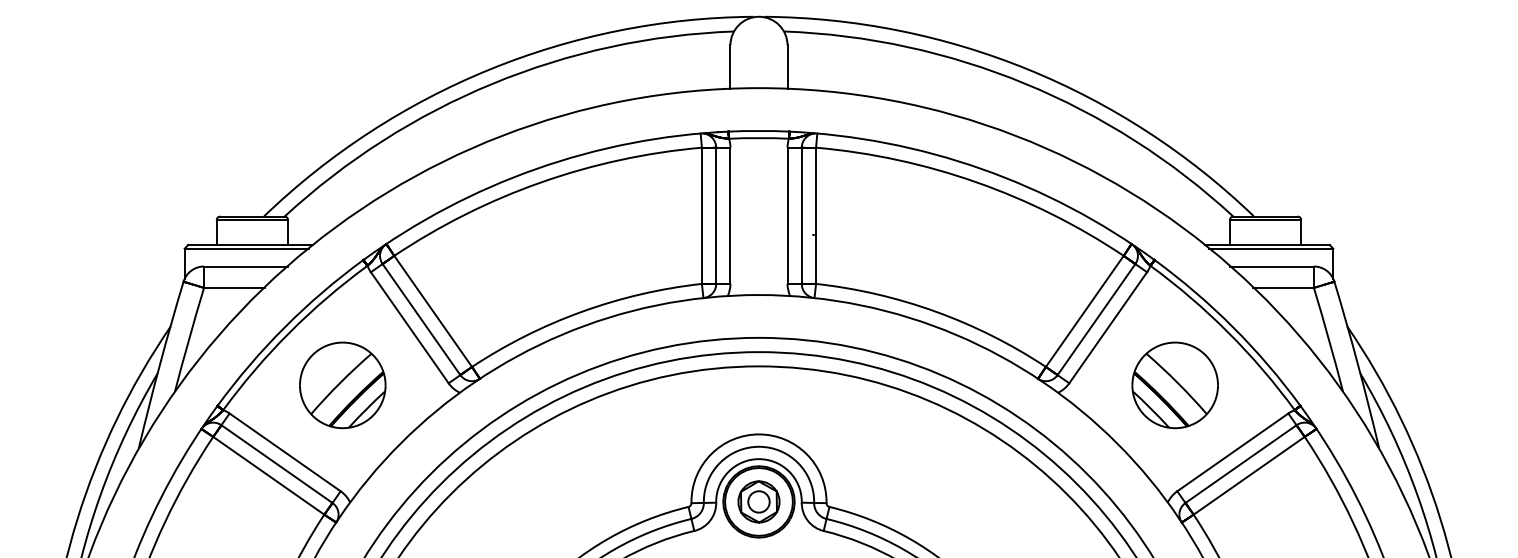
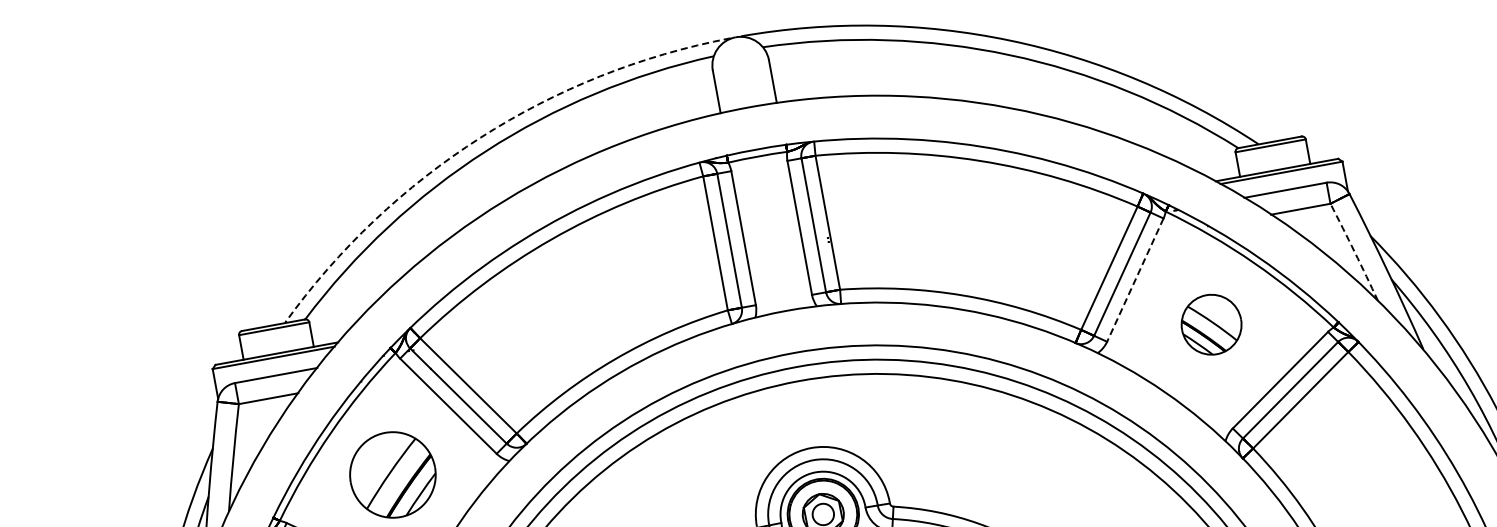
arc: (489, 69) -> (480, 137), solid -> dashed
line: (1108, 327) -> (1135, 279), solid -> dashed
arc: (1329, 339) -> (1355, 251), solid -> dashed
part: (1174, 385) -> (1210, 324), size x0.7

